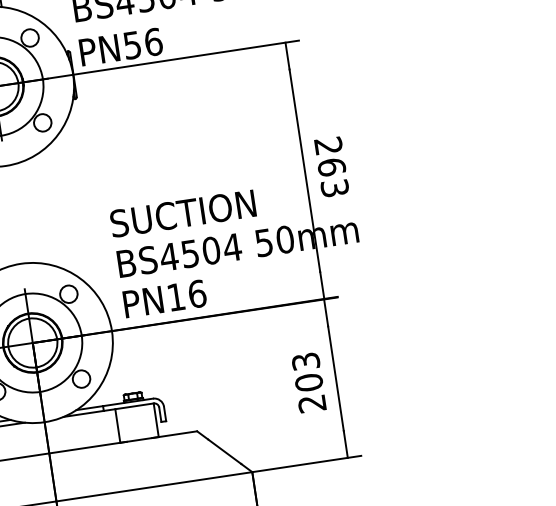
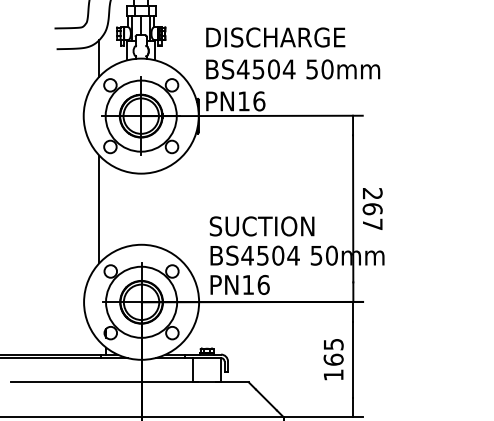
text: (131, 45) -> (243, 101), PN56 -> PN16
text: (334, 188) -> (372, 224), 263 -> 267
text: (308, 382) -> (333, 359), 203 -> 165

